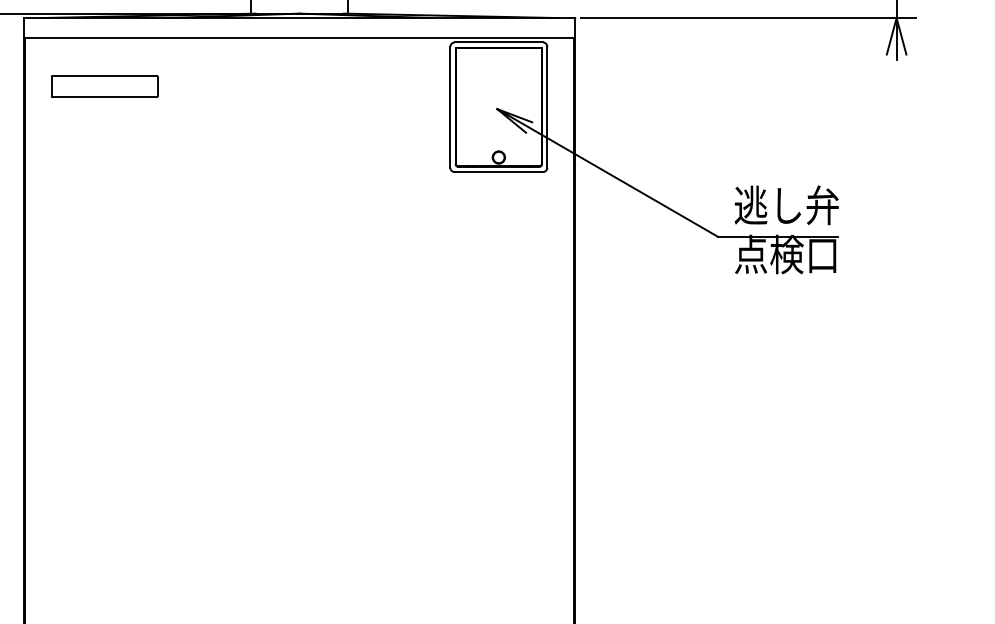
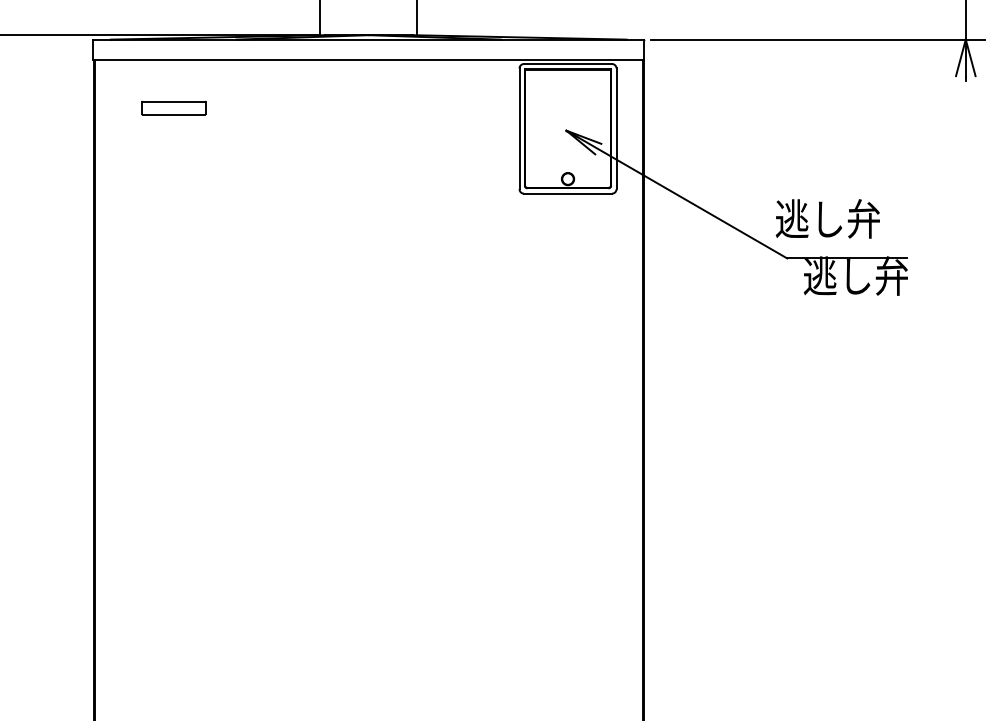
part: (104, 85) -> (173, 107), size x0.6
text: (786, 204) -> (827, 218), moved
text: (786, 253) -> (855, 275), 点検口 -> 逃し弁

